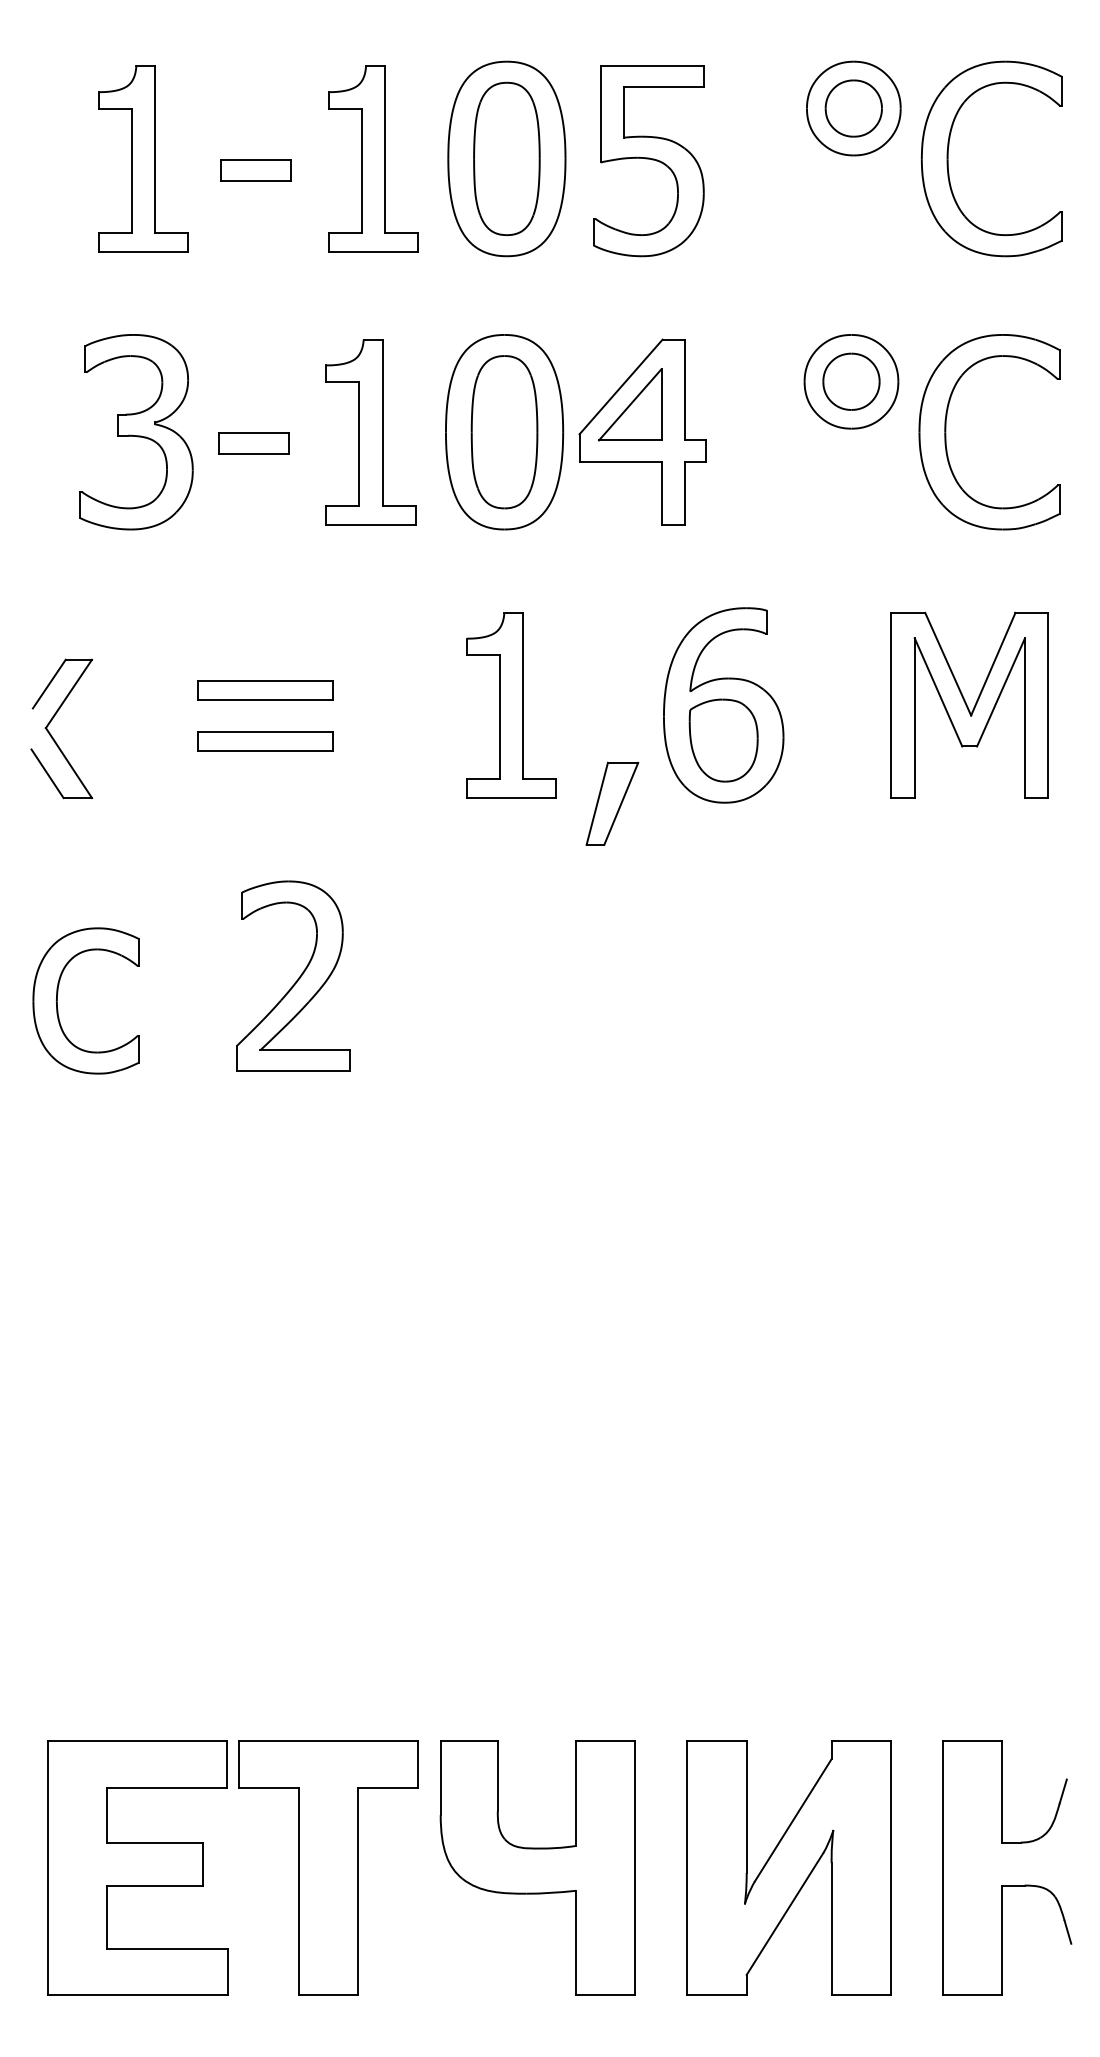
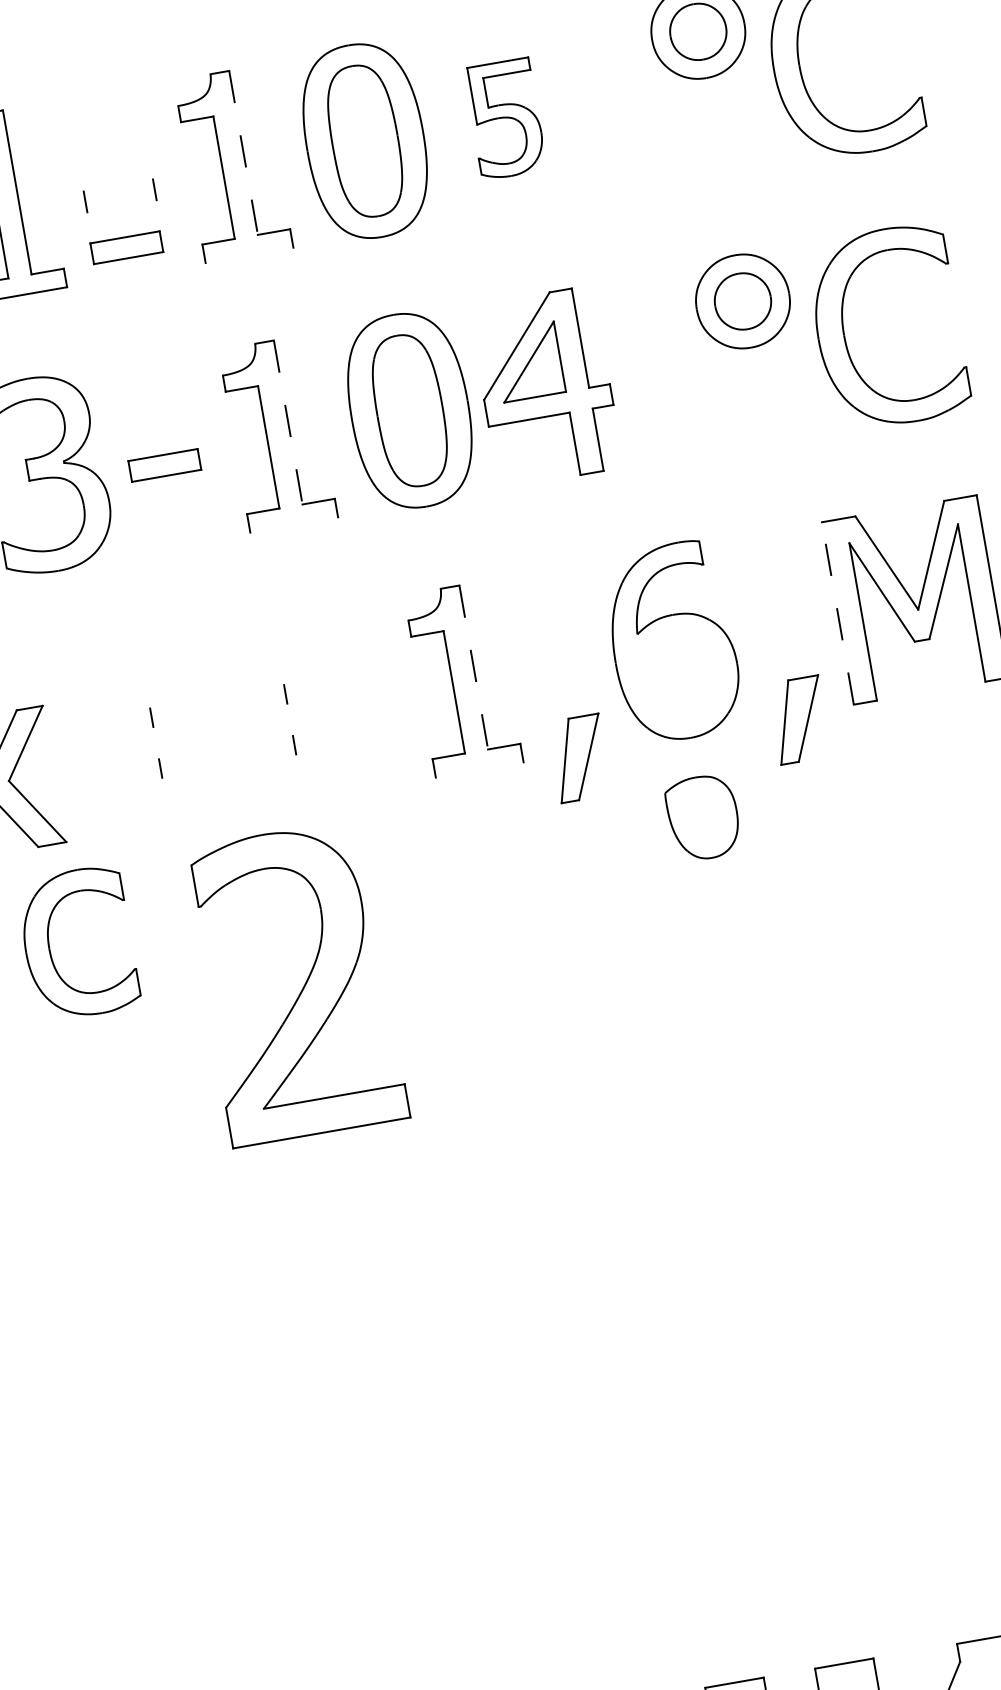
line: (385, 150) -> (244, 153), solid -> dashed
line: (255, 160) -> (117, 185), removed
part: (648, 161) -> (505, 119), size x0.6
line: (255, 181) -> (121, 206), removed
part: (253, 222) -> (126, 247), added
line: (372, 251) -> (248, 255), removed
line: (382, 423) -> (288, 423), solid -> dashed
line: (370, 524) -> (293, 524), removed
line: (265, 680) -> (217, 696), removed
line: (523, 696) -> (474, 667), solid -> dashed
line: (265, 699) -> (220, 715), removed
line: (891, 705) -> (838, 613), solid -> dashed
line: (265, 732) -> (226, 747), removed
part: (723, 740) -> (703, 817), moved
line: (265, 751) -> (229, 766), removed
line: (511, 798) -> (479, 770), removed
part: (835, 803) -> (799, 719), added
part: (293, 975) -> (295, 982), size x1.6
part: (58, 993) -> (49, 940), moved

